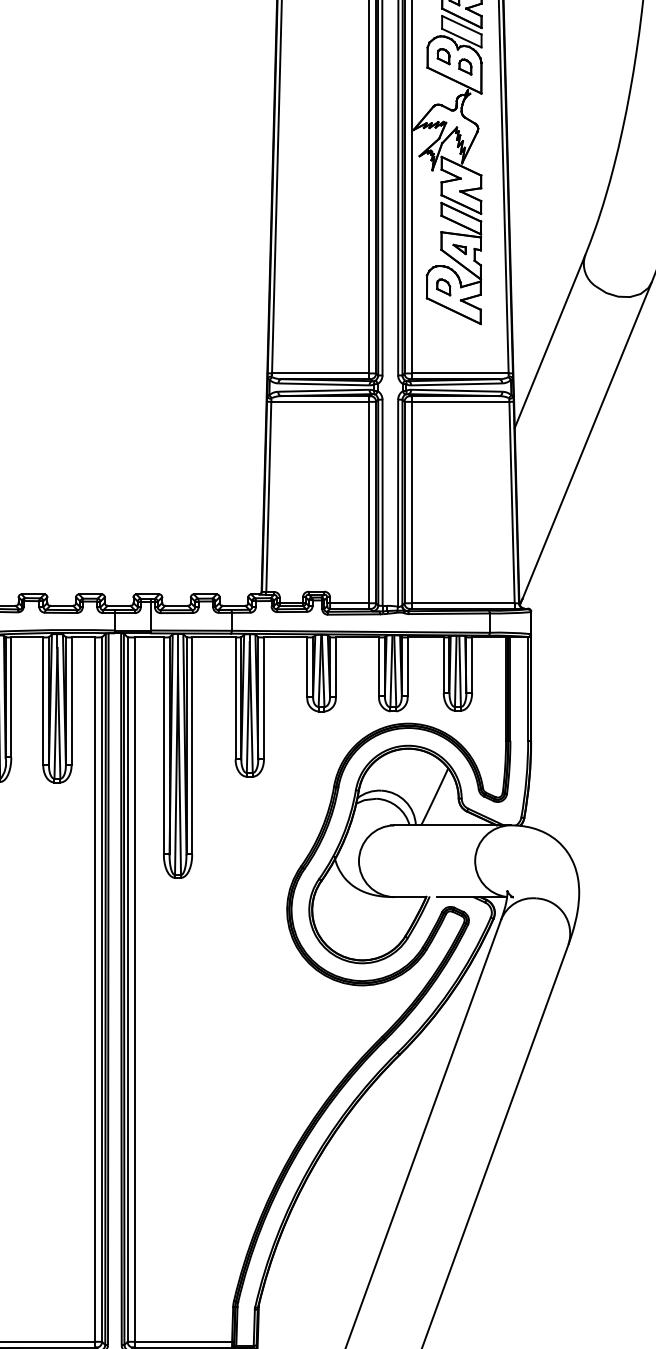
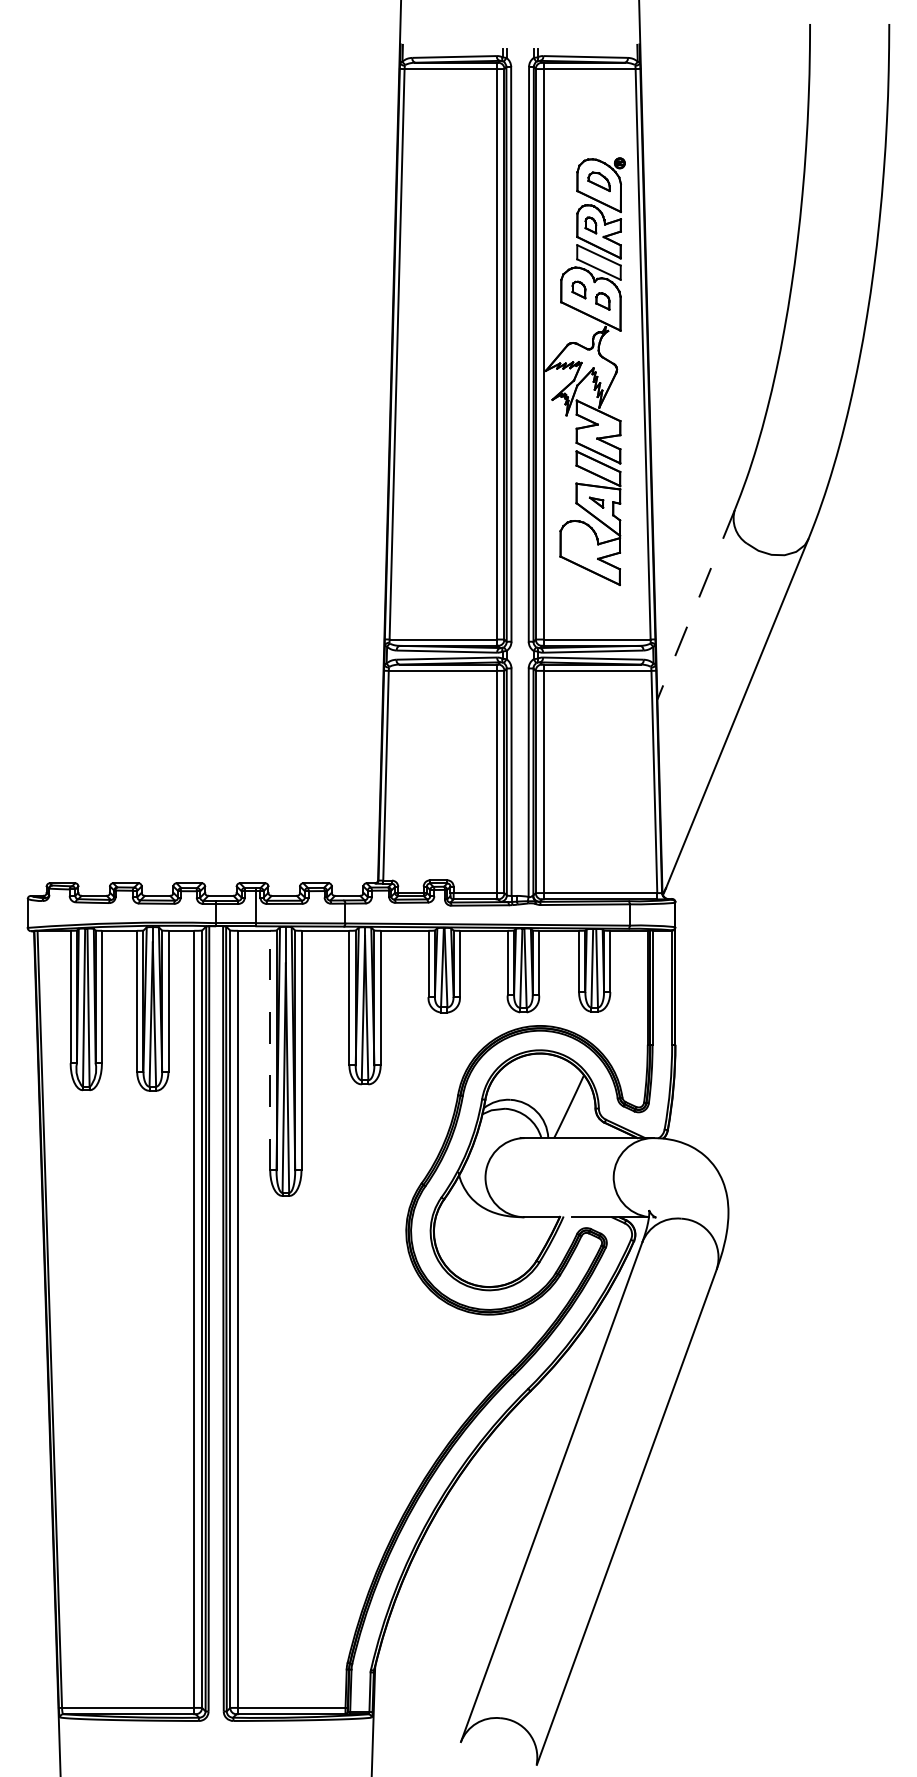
part: (443, 287) -> (578, 544), removed
line: (550, 341) -> (696, 604), solid -> dashed
line: (164, 745) -> (270, 1050), solid -> dashed

